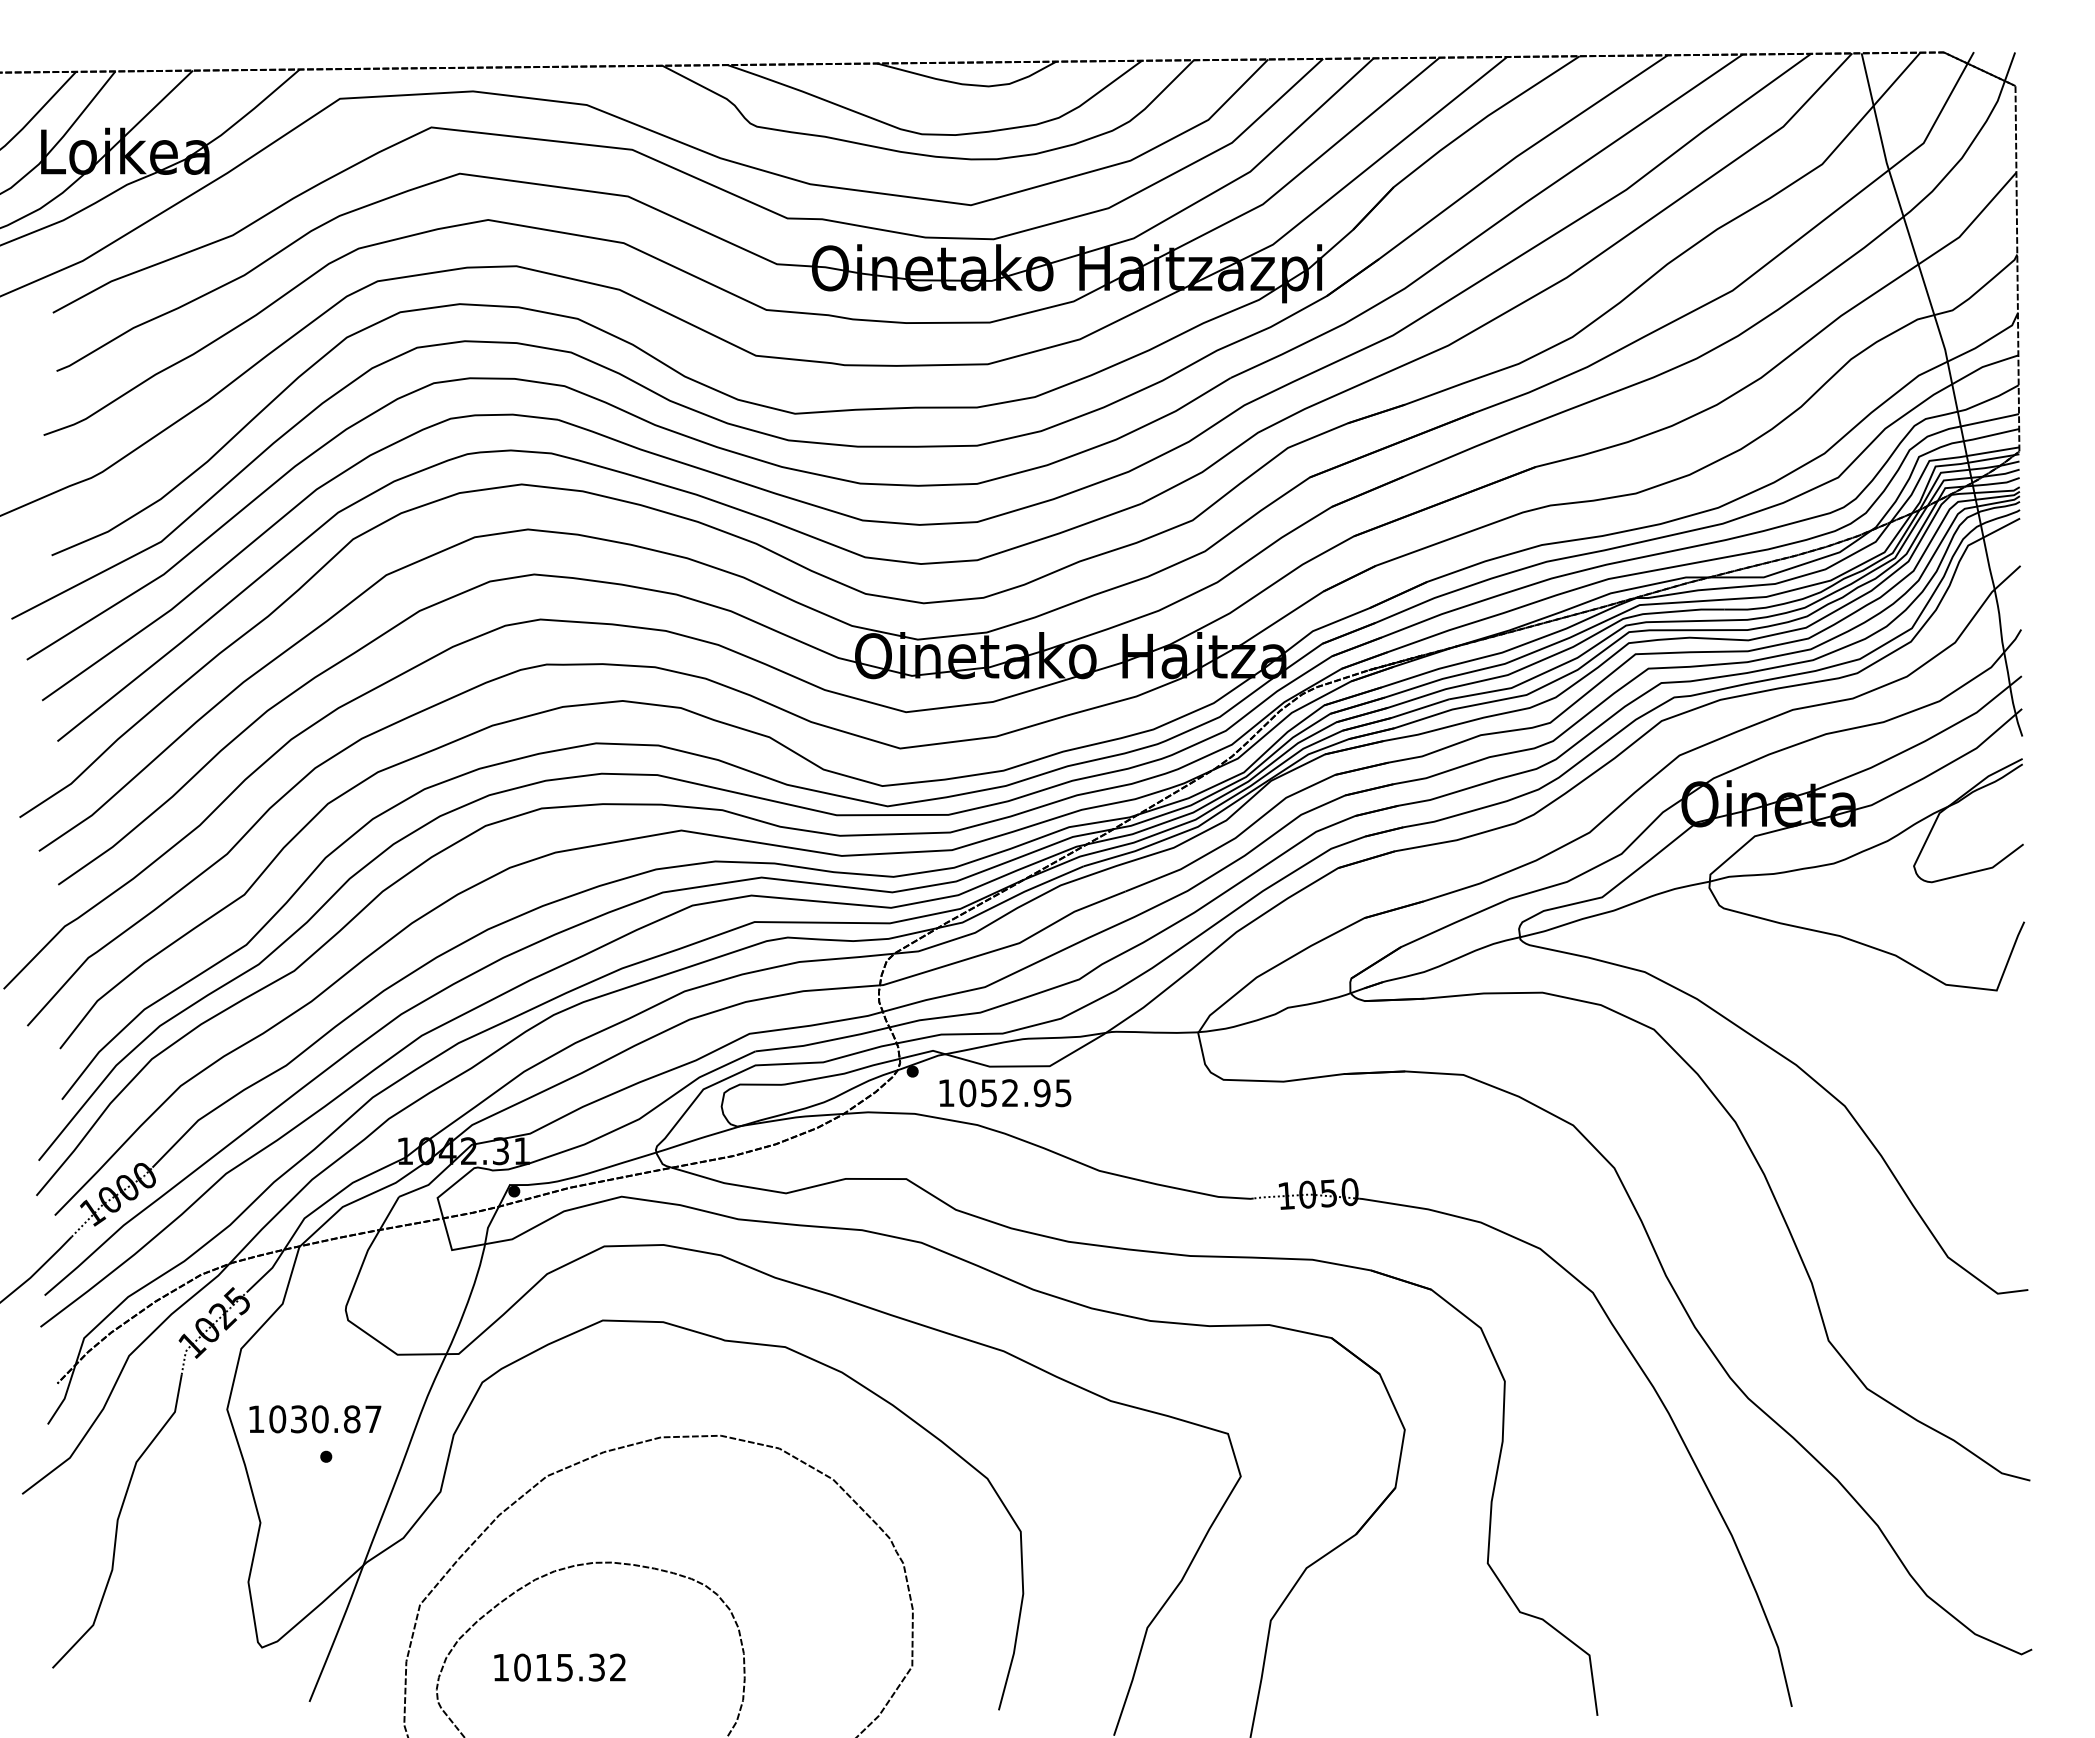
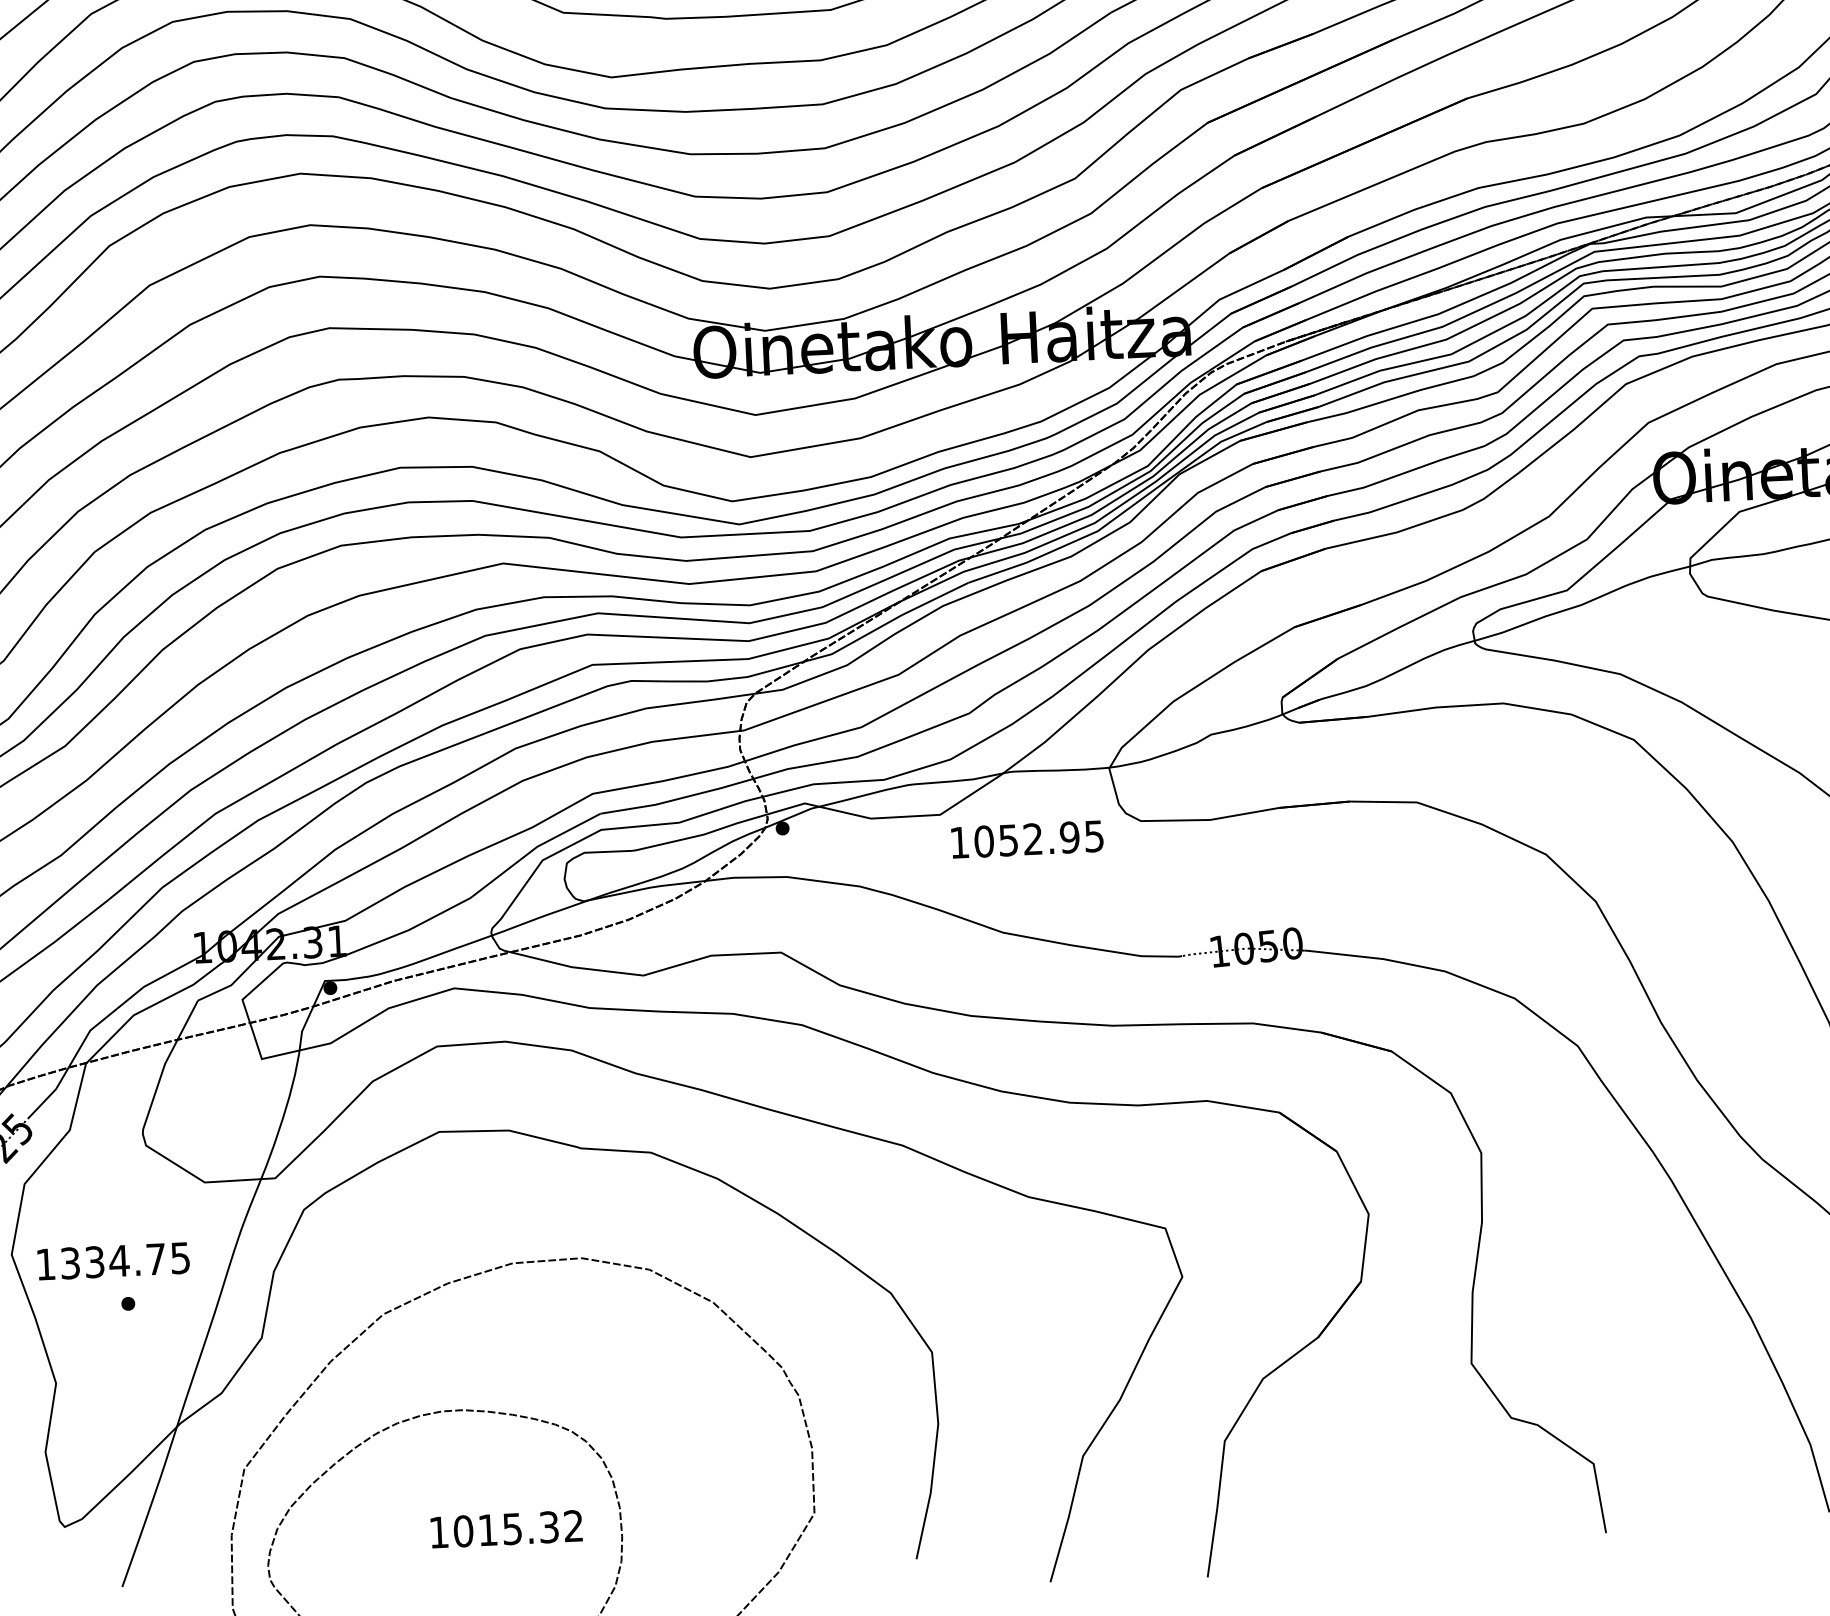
text: (1005, 1093) -> (1027, 839), moved
text: (325, 1419) -> (125, 1260), 1030.87 -> 1334.75
text: (559, 1667) -> (506, 1529), moved

